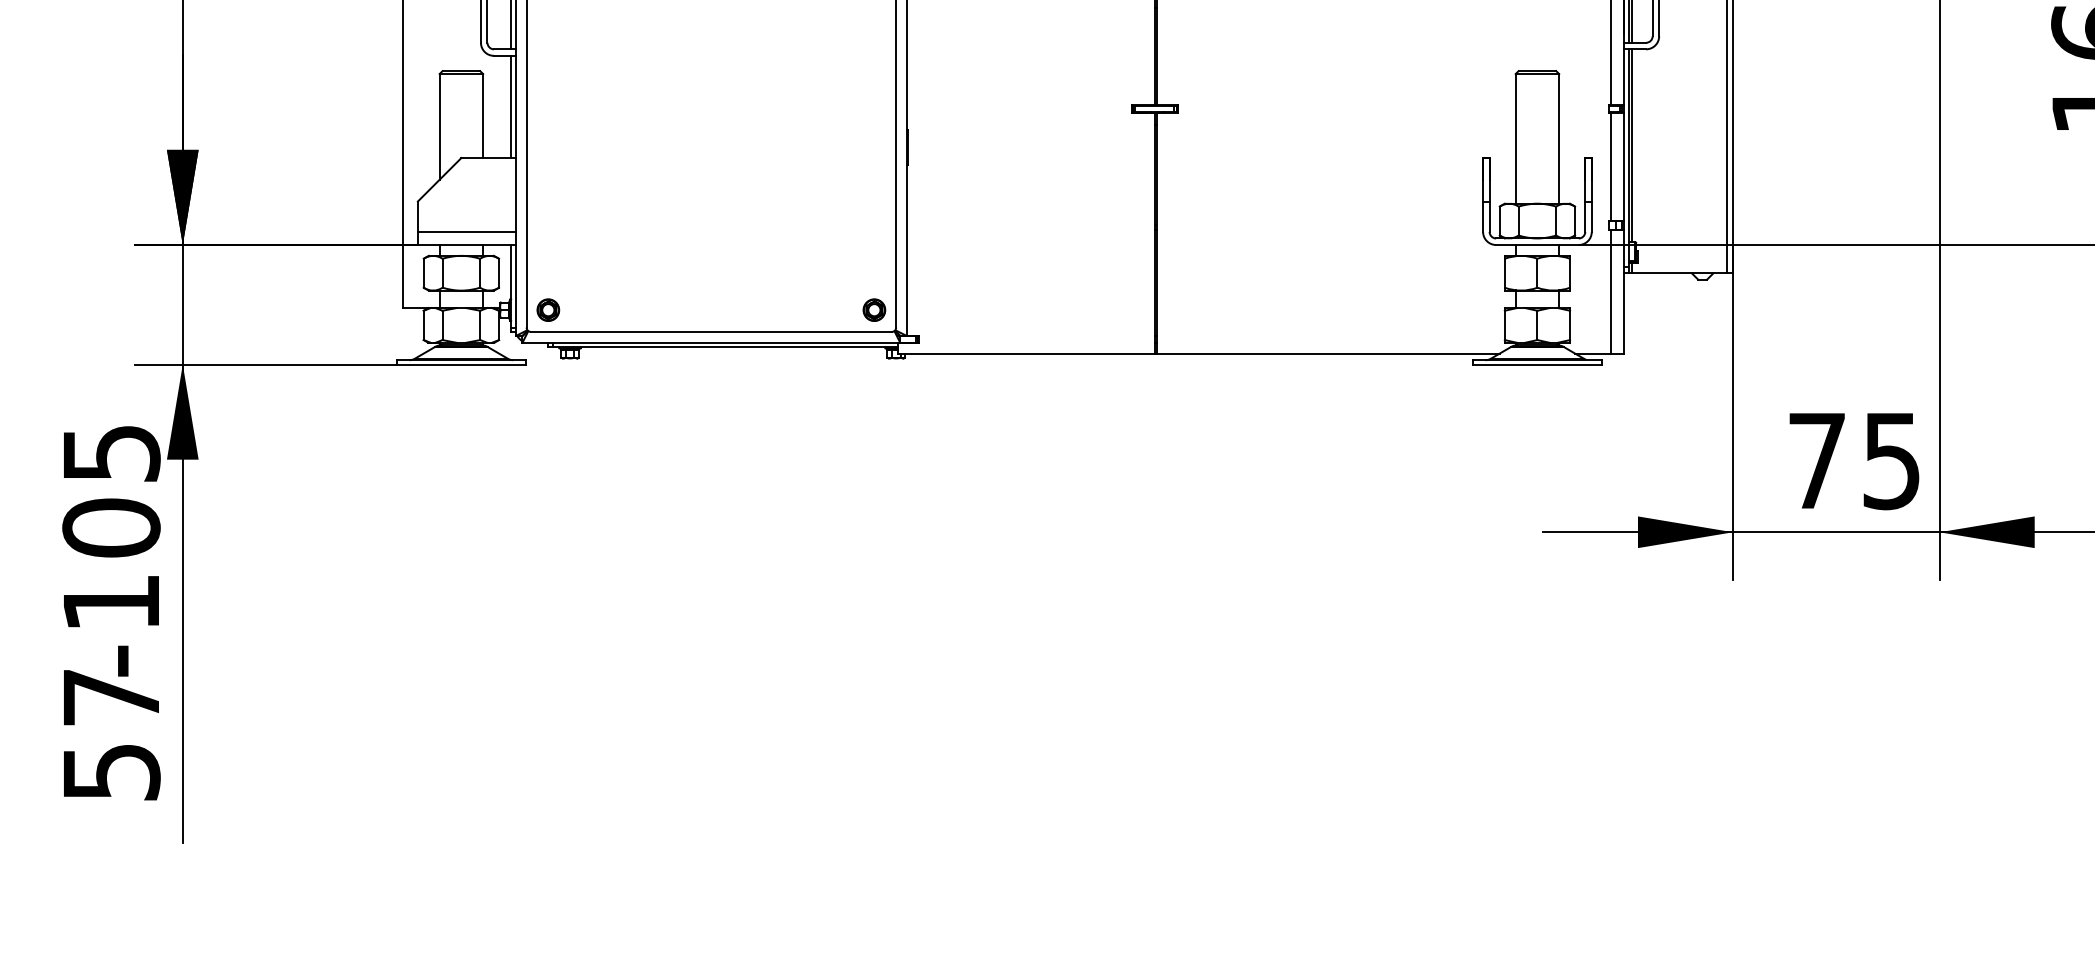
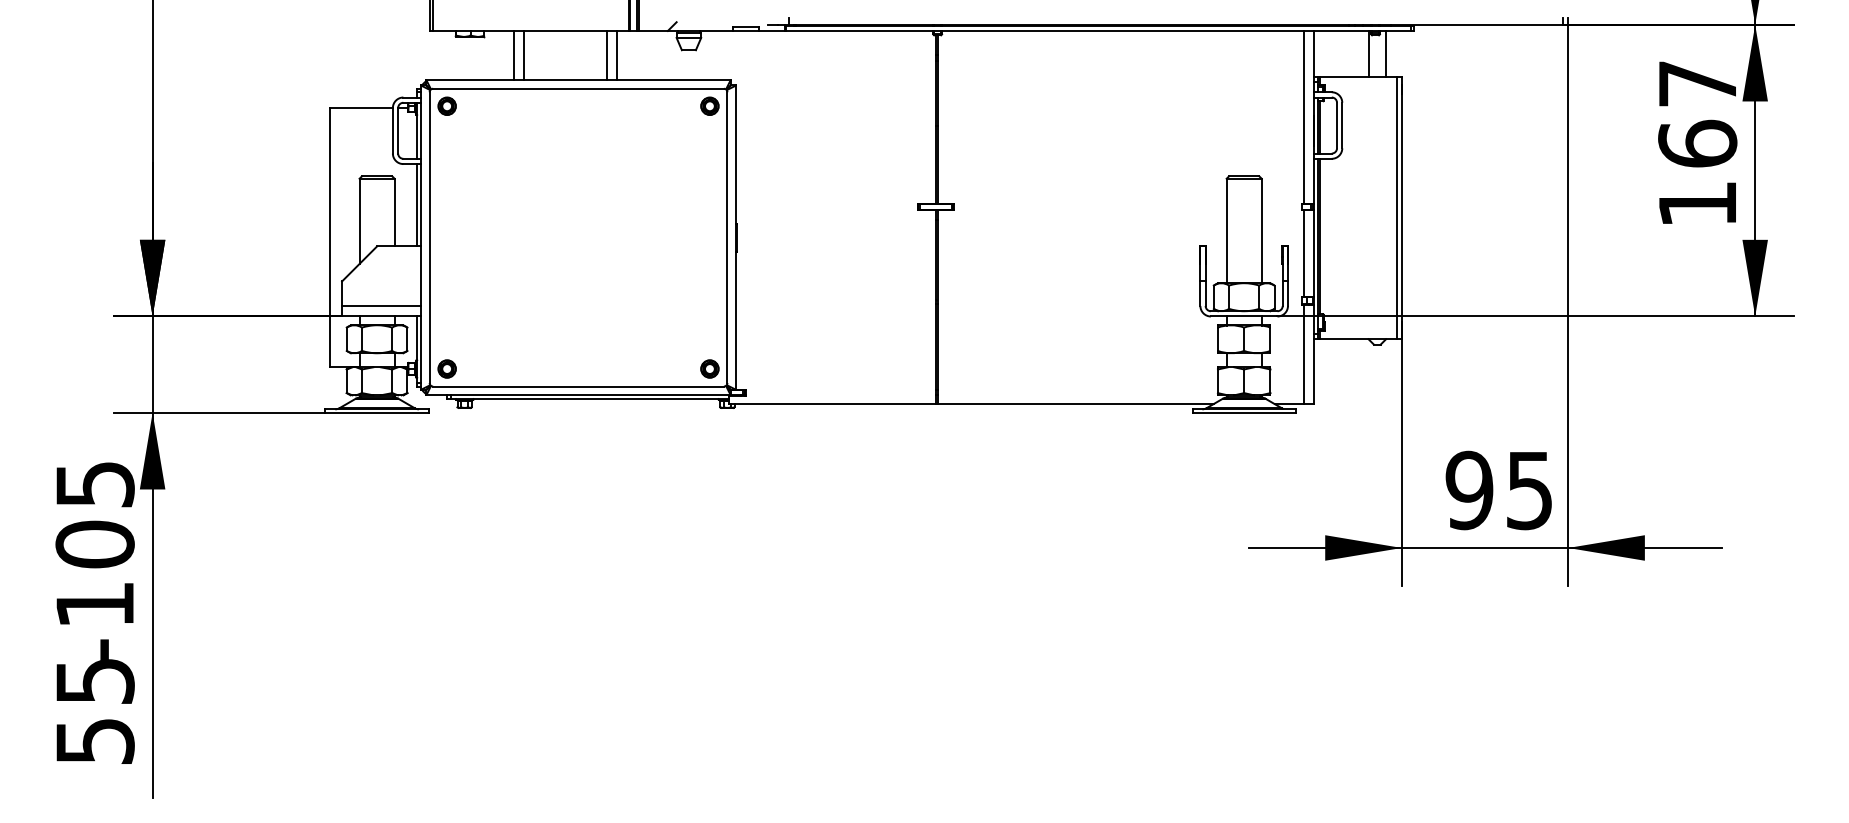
text: (1817, 460) -> (1469, 490), 75 -> 95
text: (111, 697) -> (95, 681), 57 -> 55

